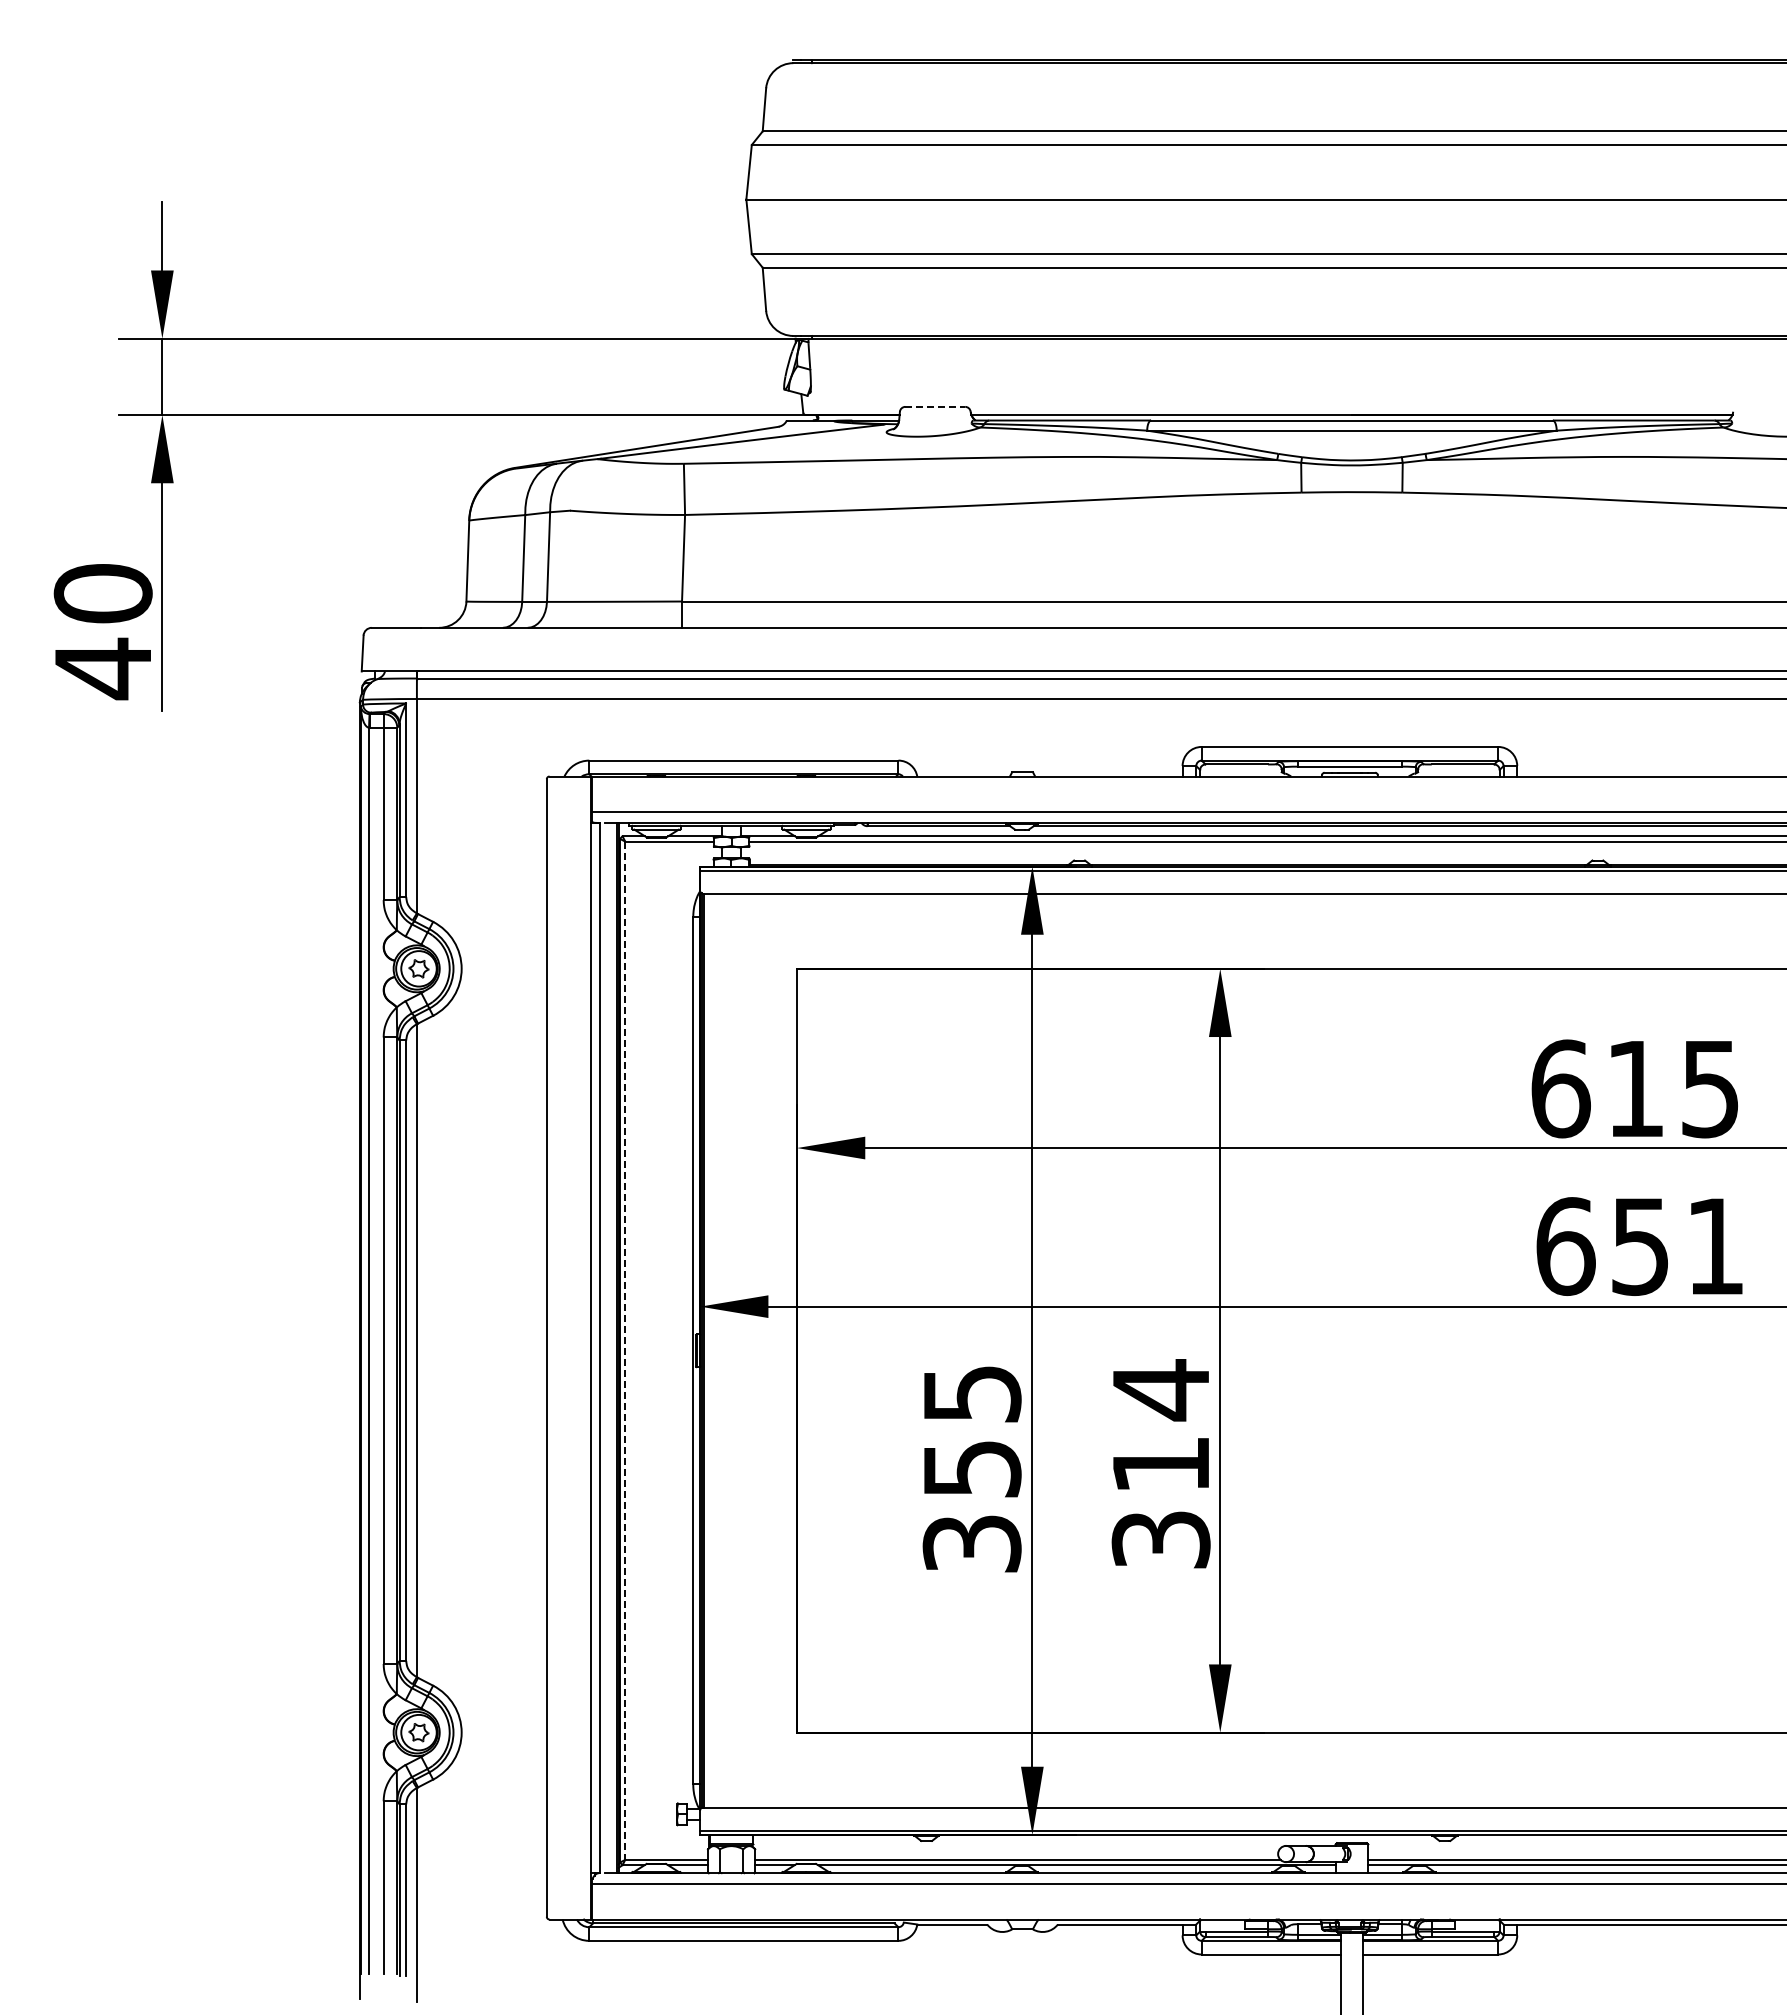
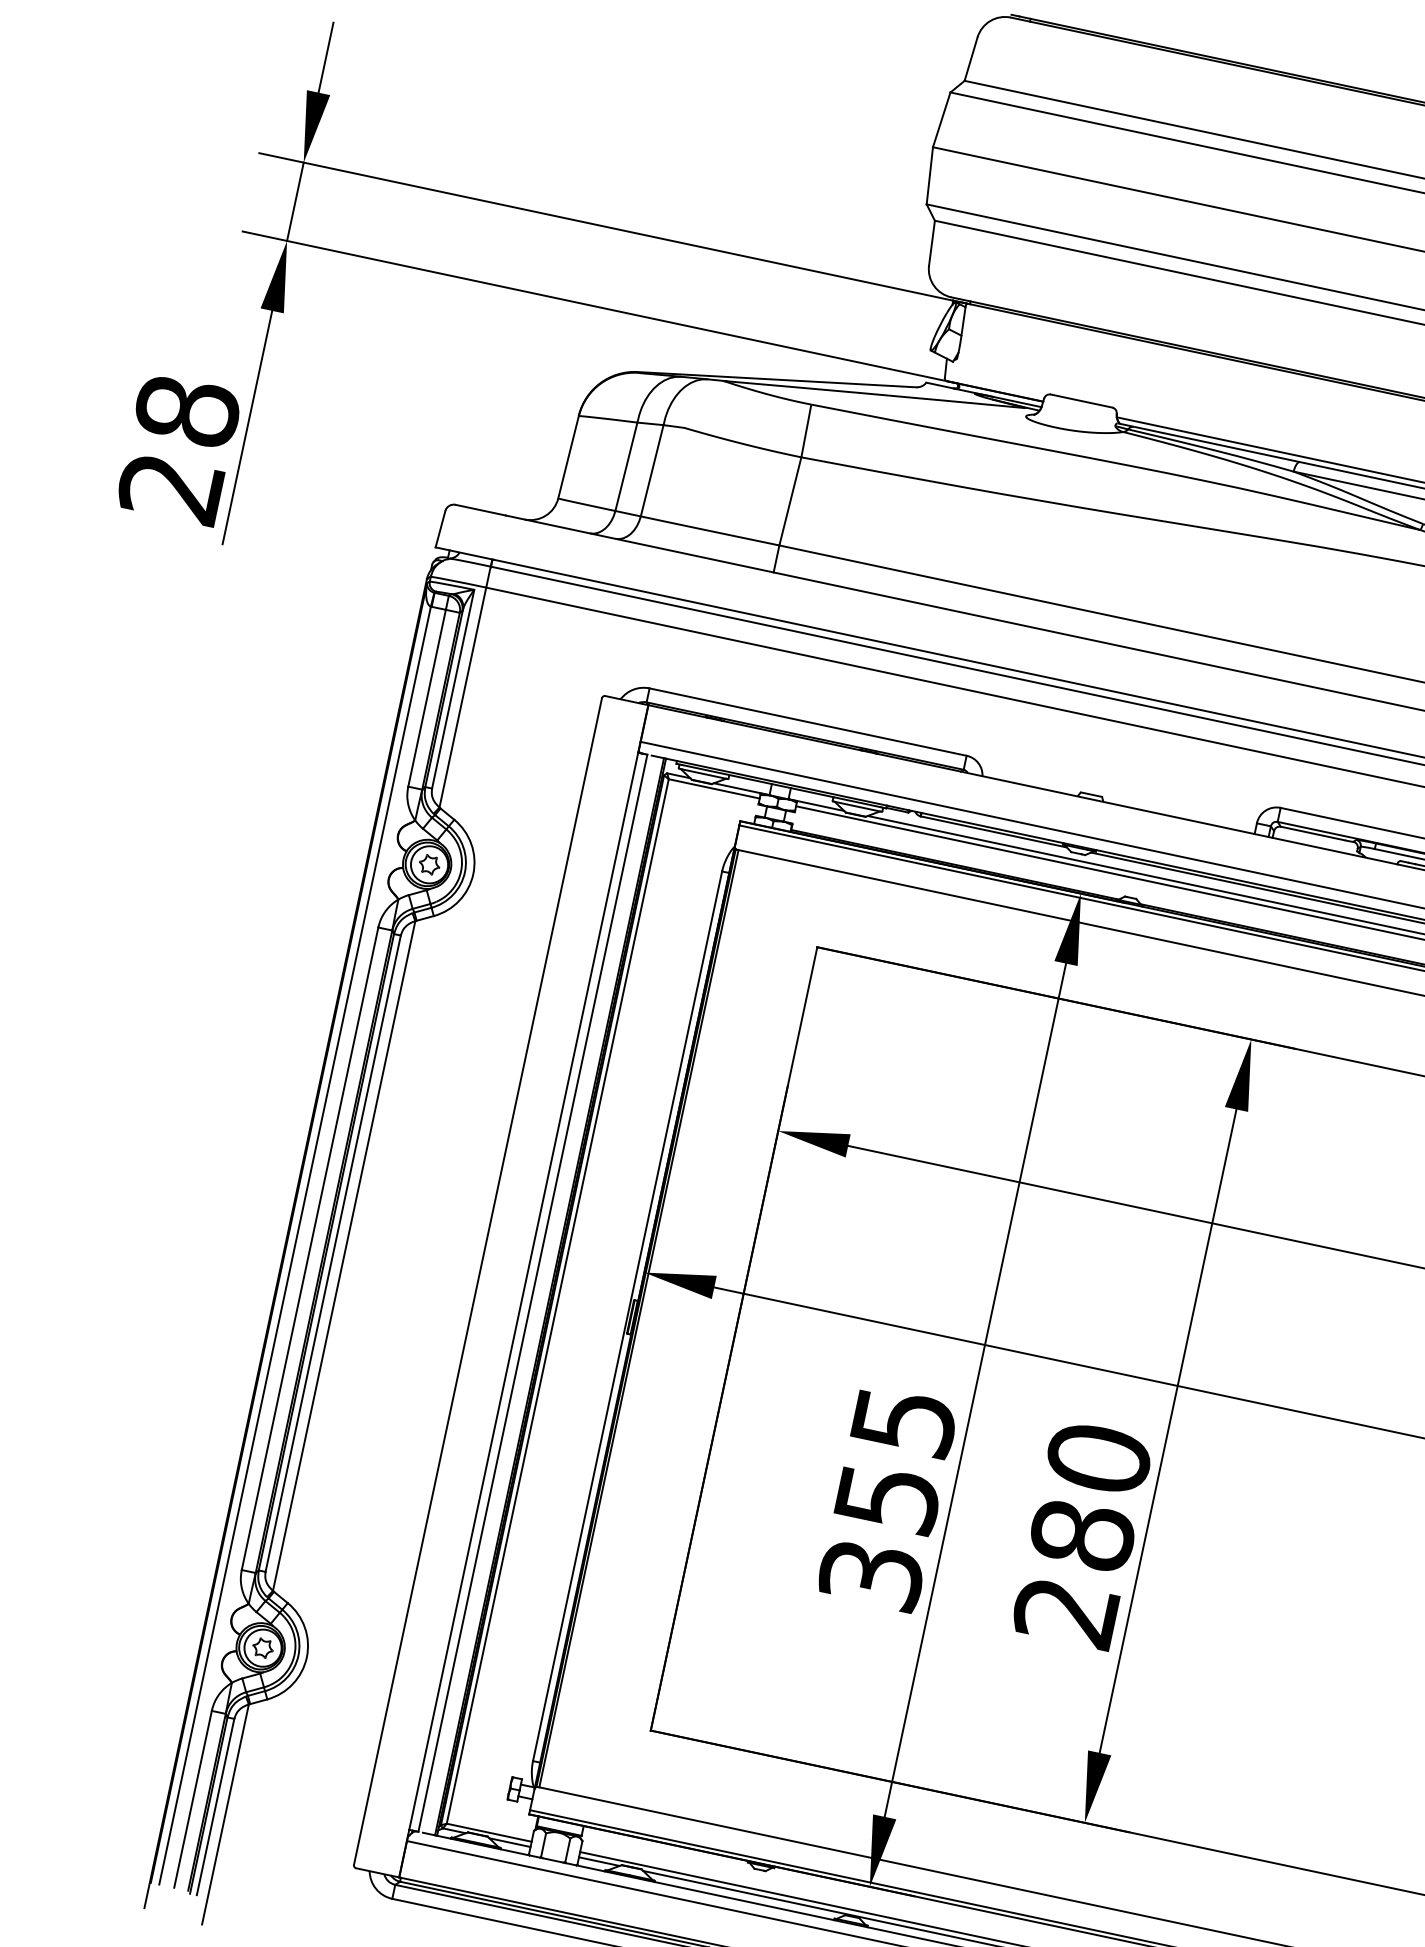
line: (935, 406) -> (1081, 400), dashed -> solid
text: (102, 632) -> (178, 450), 40 -> 28
line: (625, 1351) -> (557, 1302), dashed -> solid
text: (1160, 1463) -> (1082, 1533), 314 -> 280

